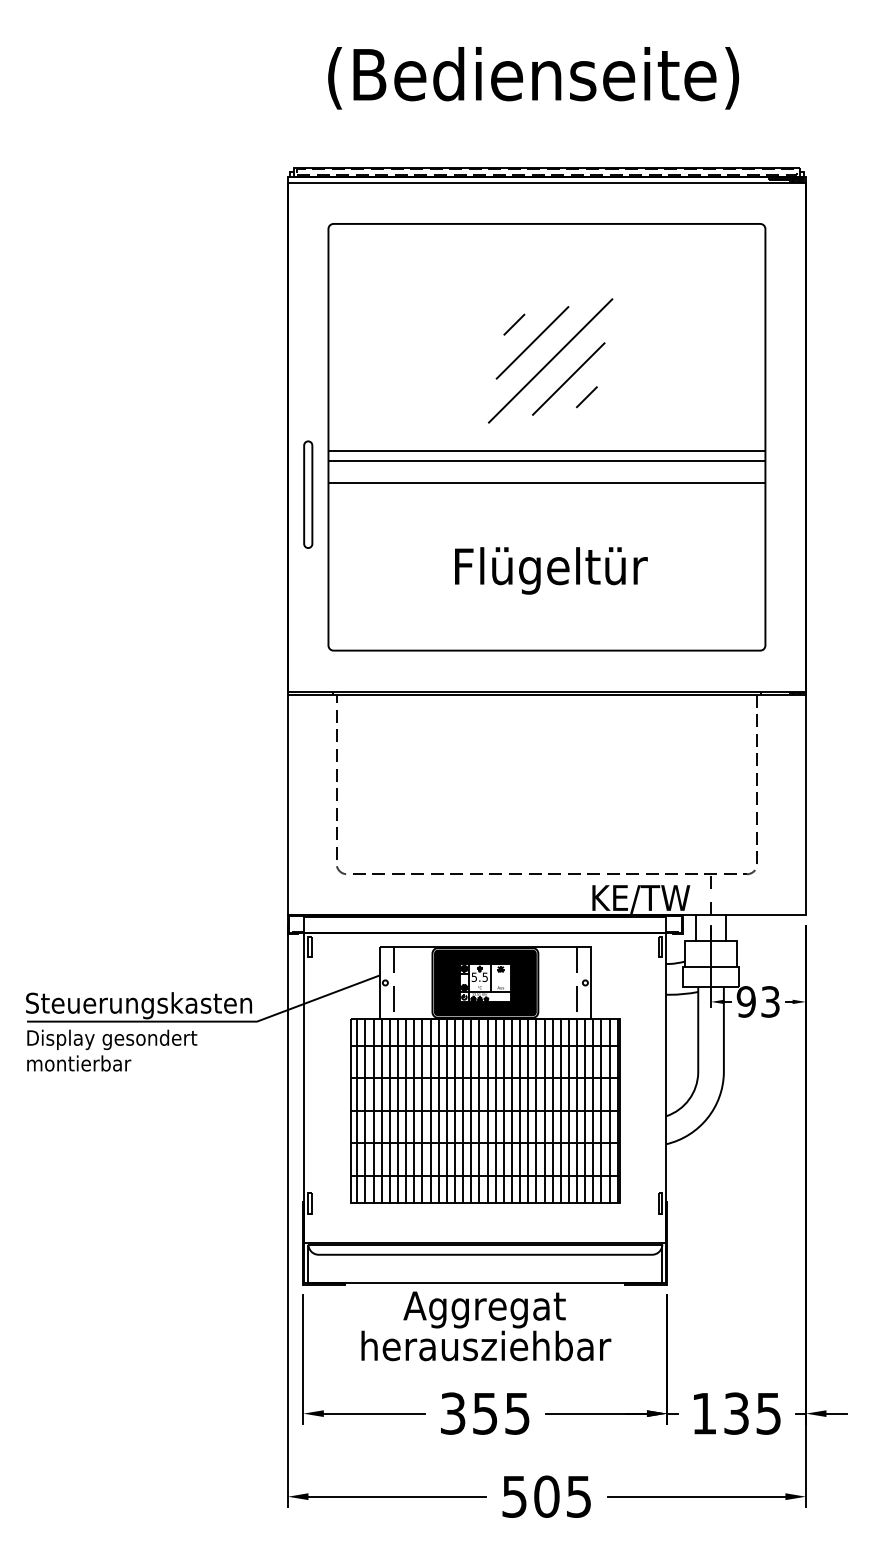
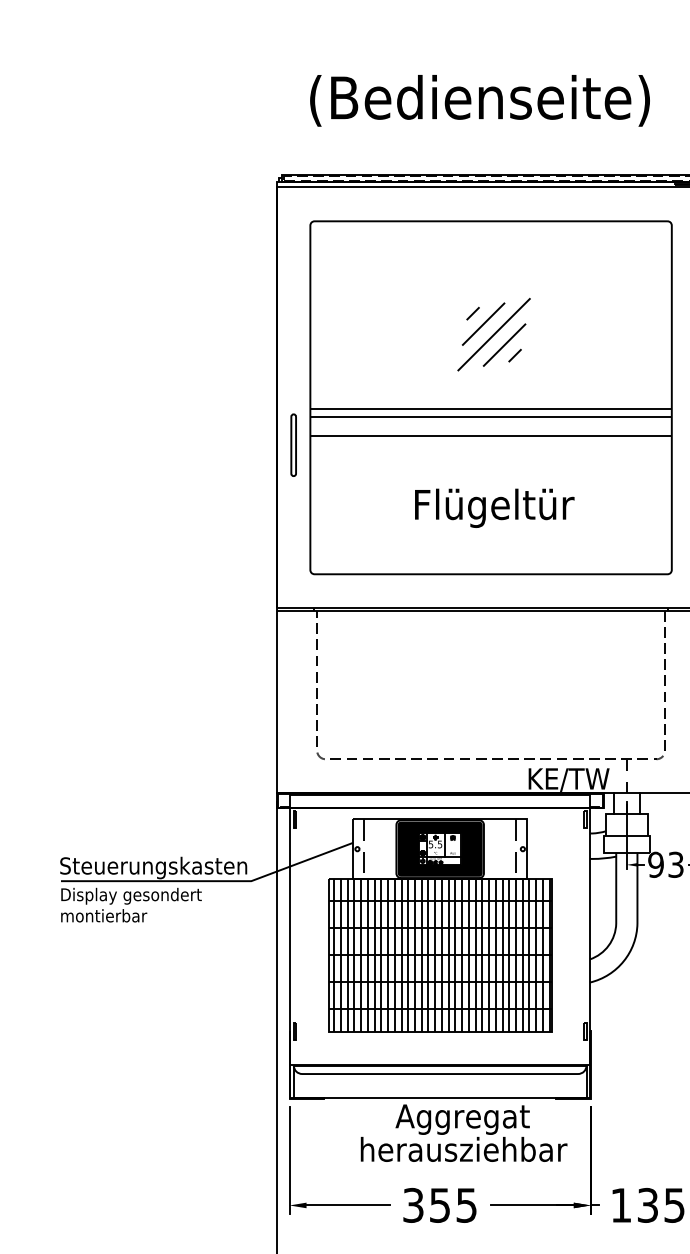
part: (550, 360) -> (494, 334), size x0.7
part: (308, 494) -> (293, 445), size x0.7
text: (486, 1326) -> (464, 1133), moved

